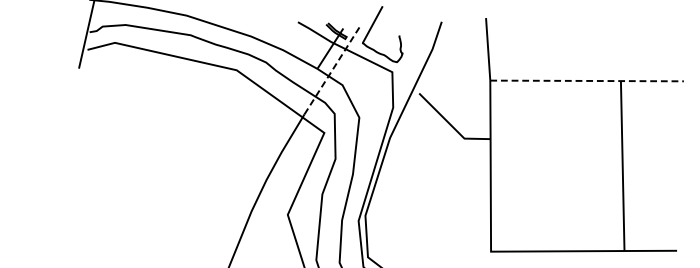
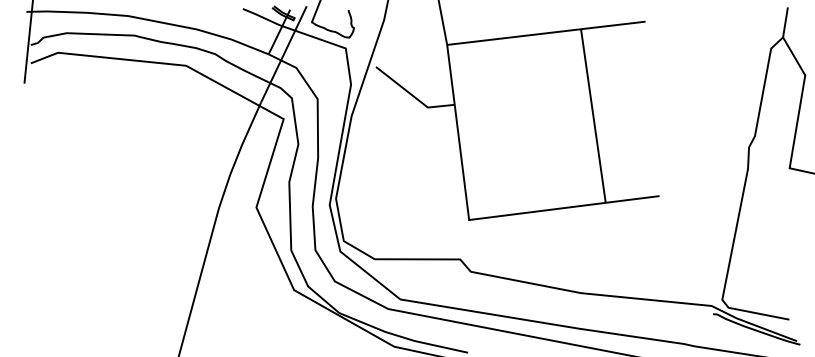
line: (332, 69) -> (284, 53), dashed -> solid
line: (588, 81) -> (547, 33), dashed -> solid

